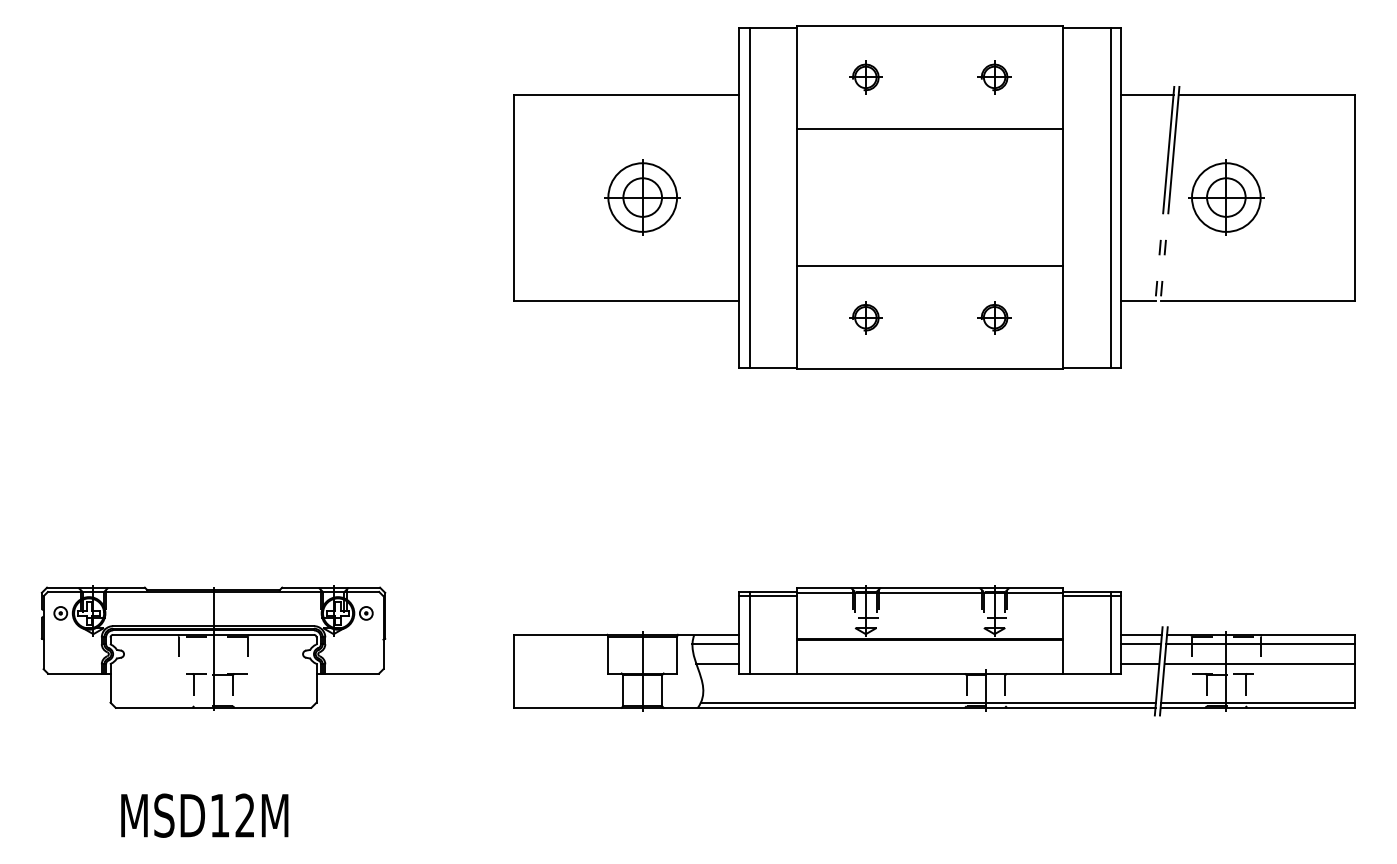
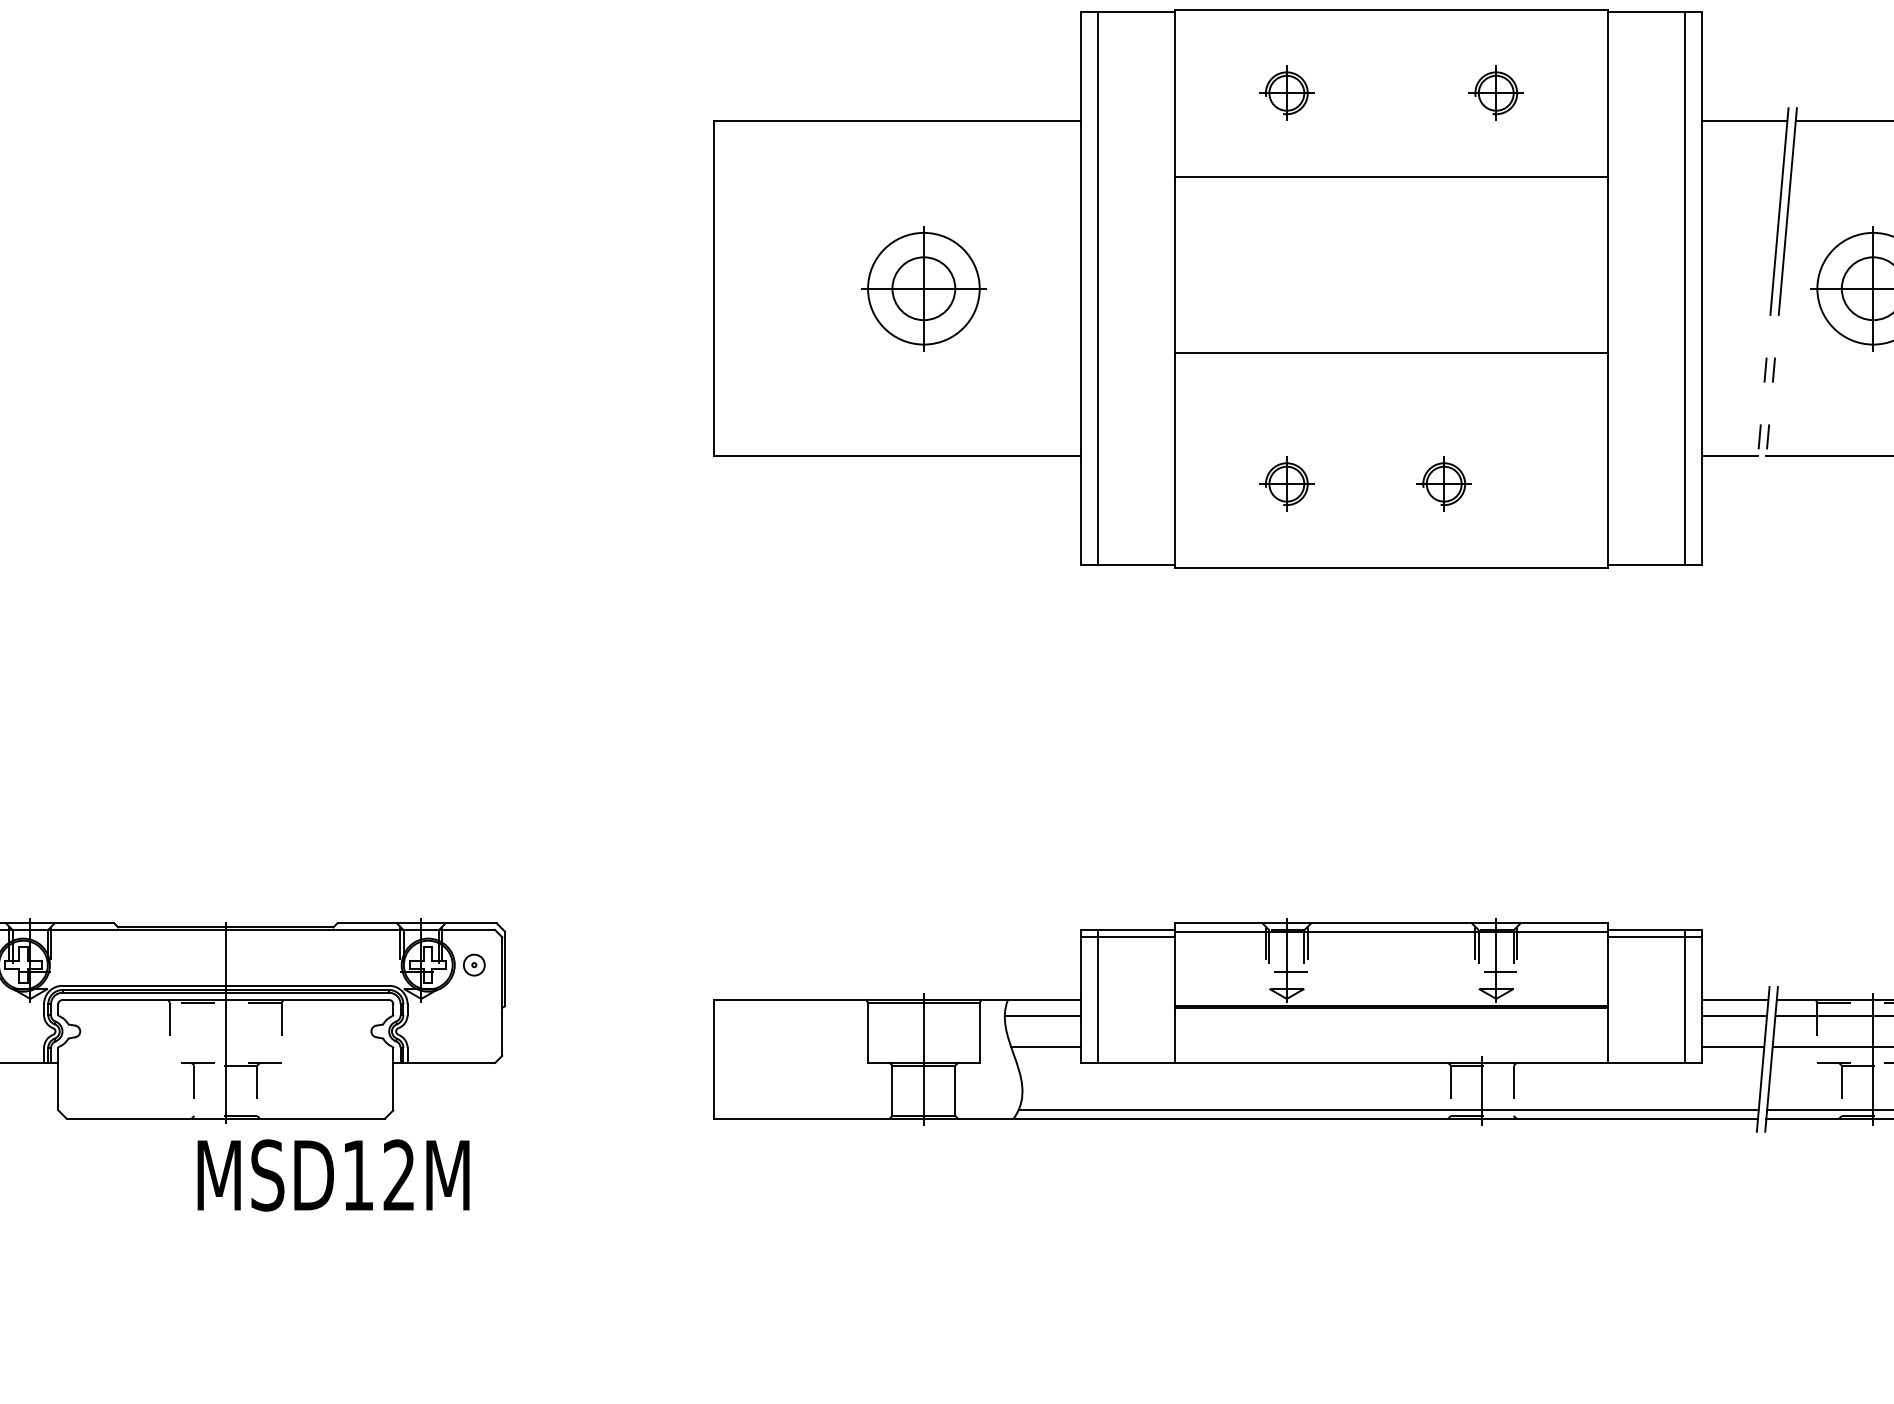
line: (930, 266) -> (1392, 353), moved
part: (994, 317) -> (1444, 483), moved
text: (204, 815) -> (333, 1175), moved

